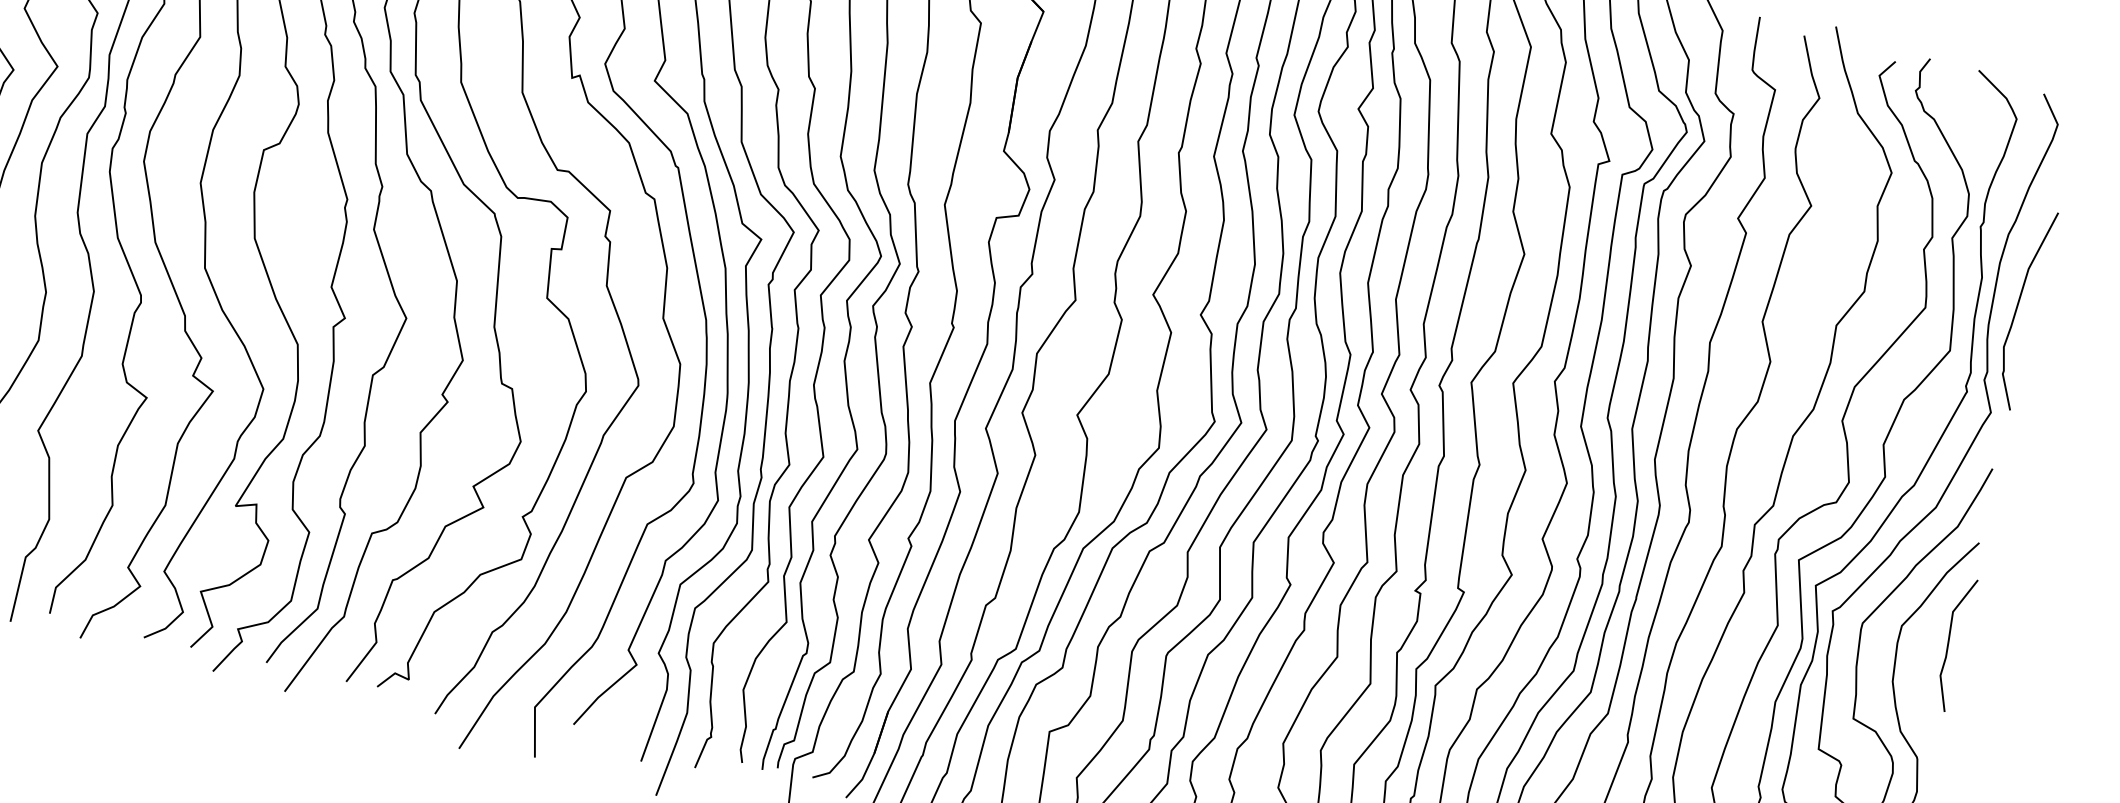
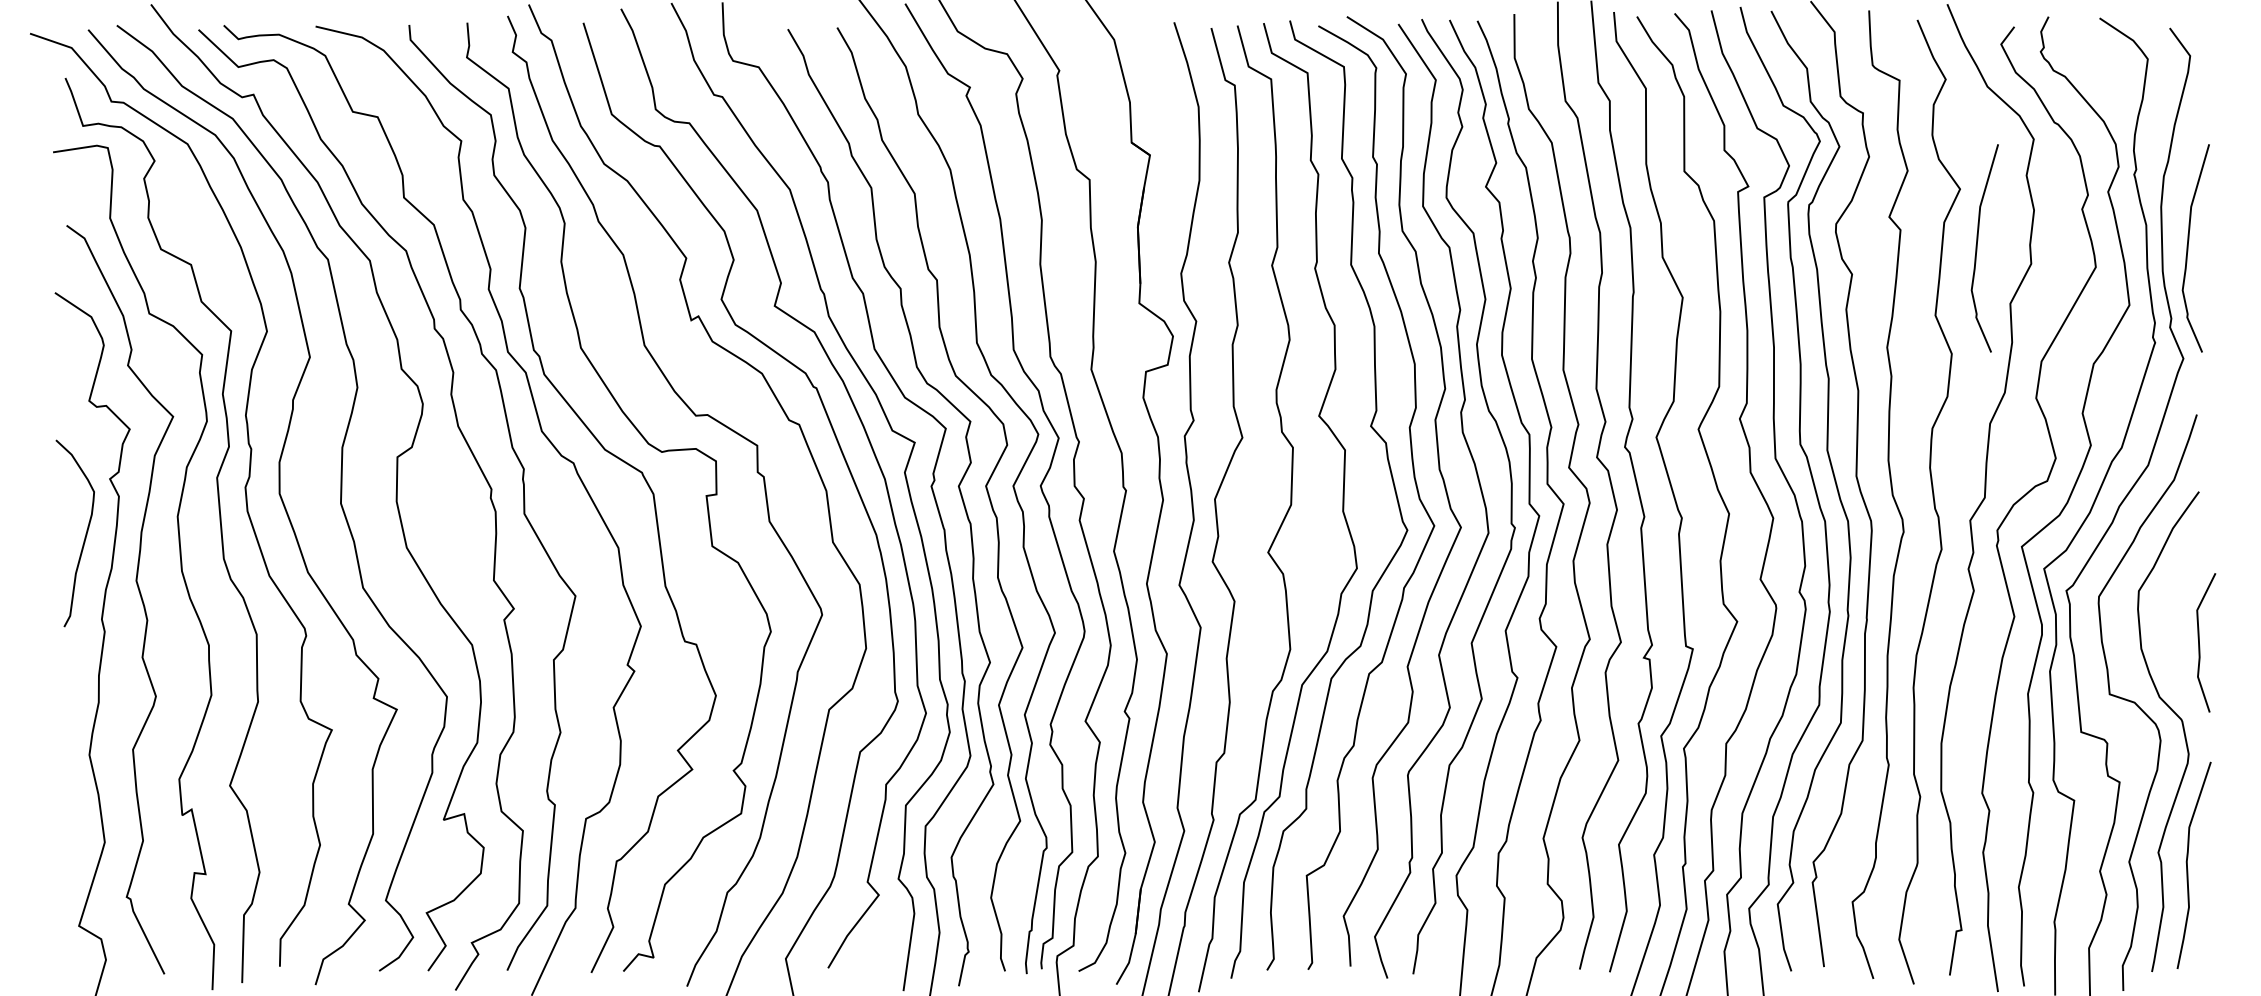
curve: (1816, 266) -> (1977, 248), added
curve: (1948, 643) -> (2199, 642), moved

